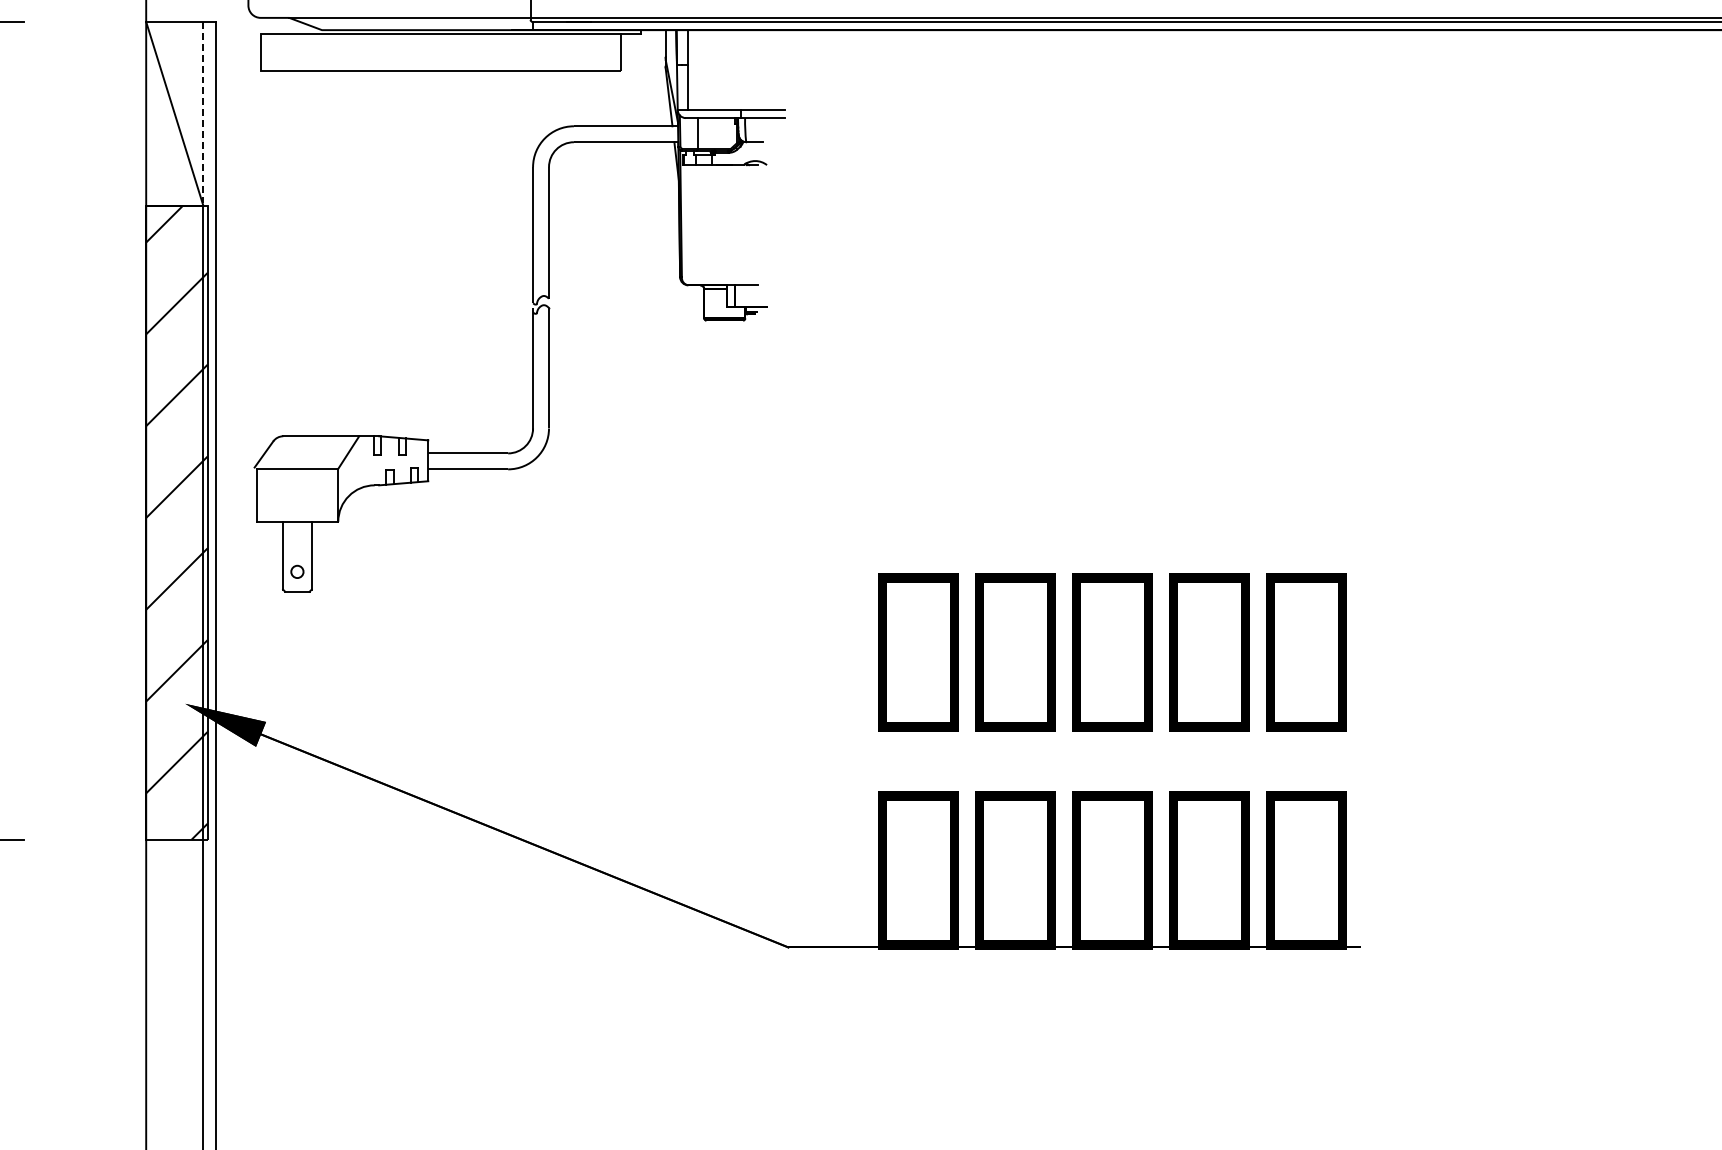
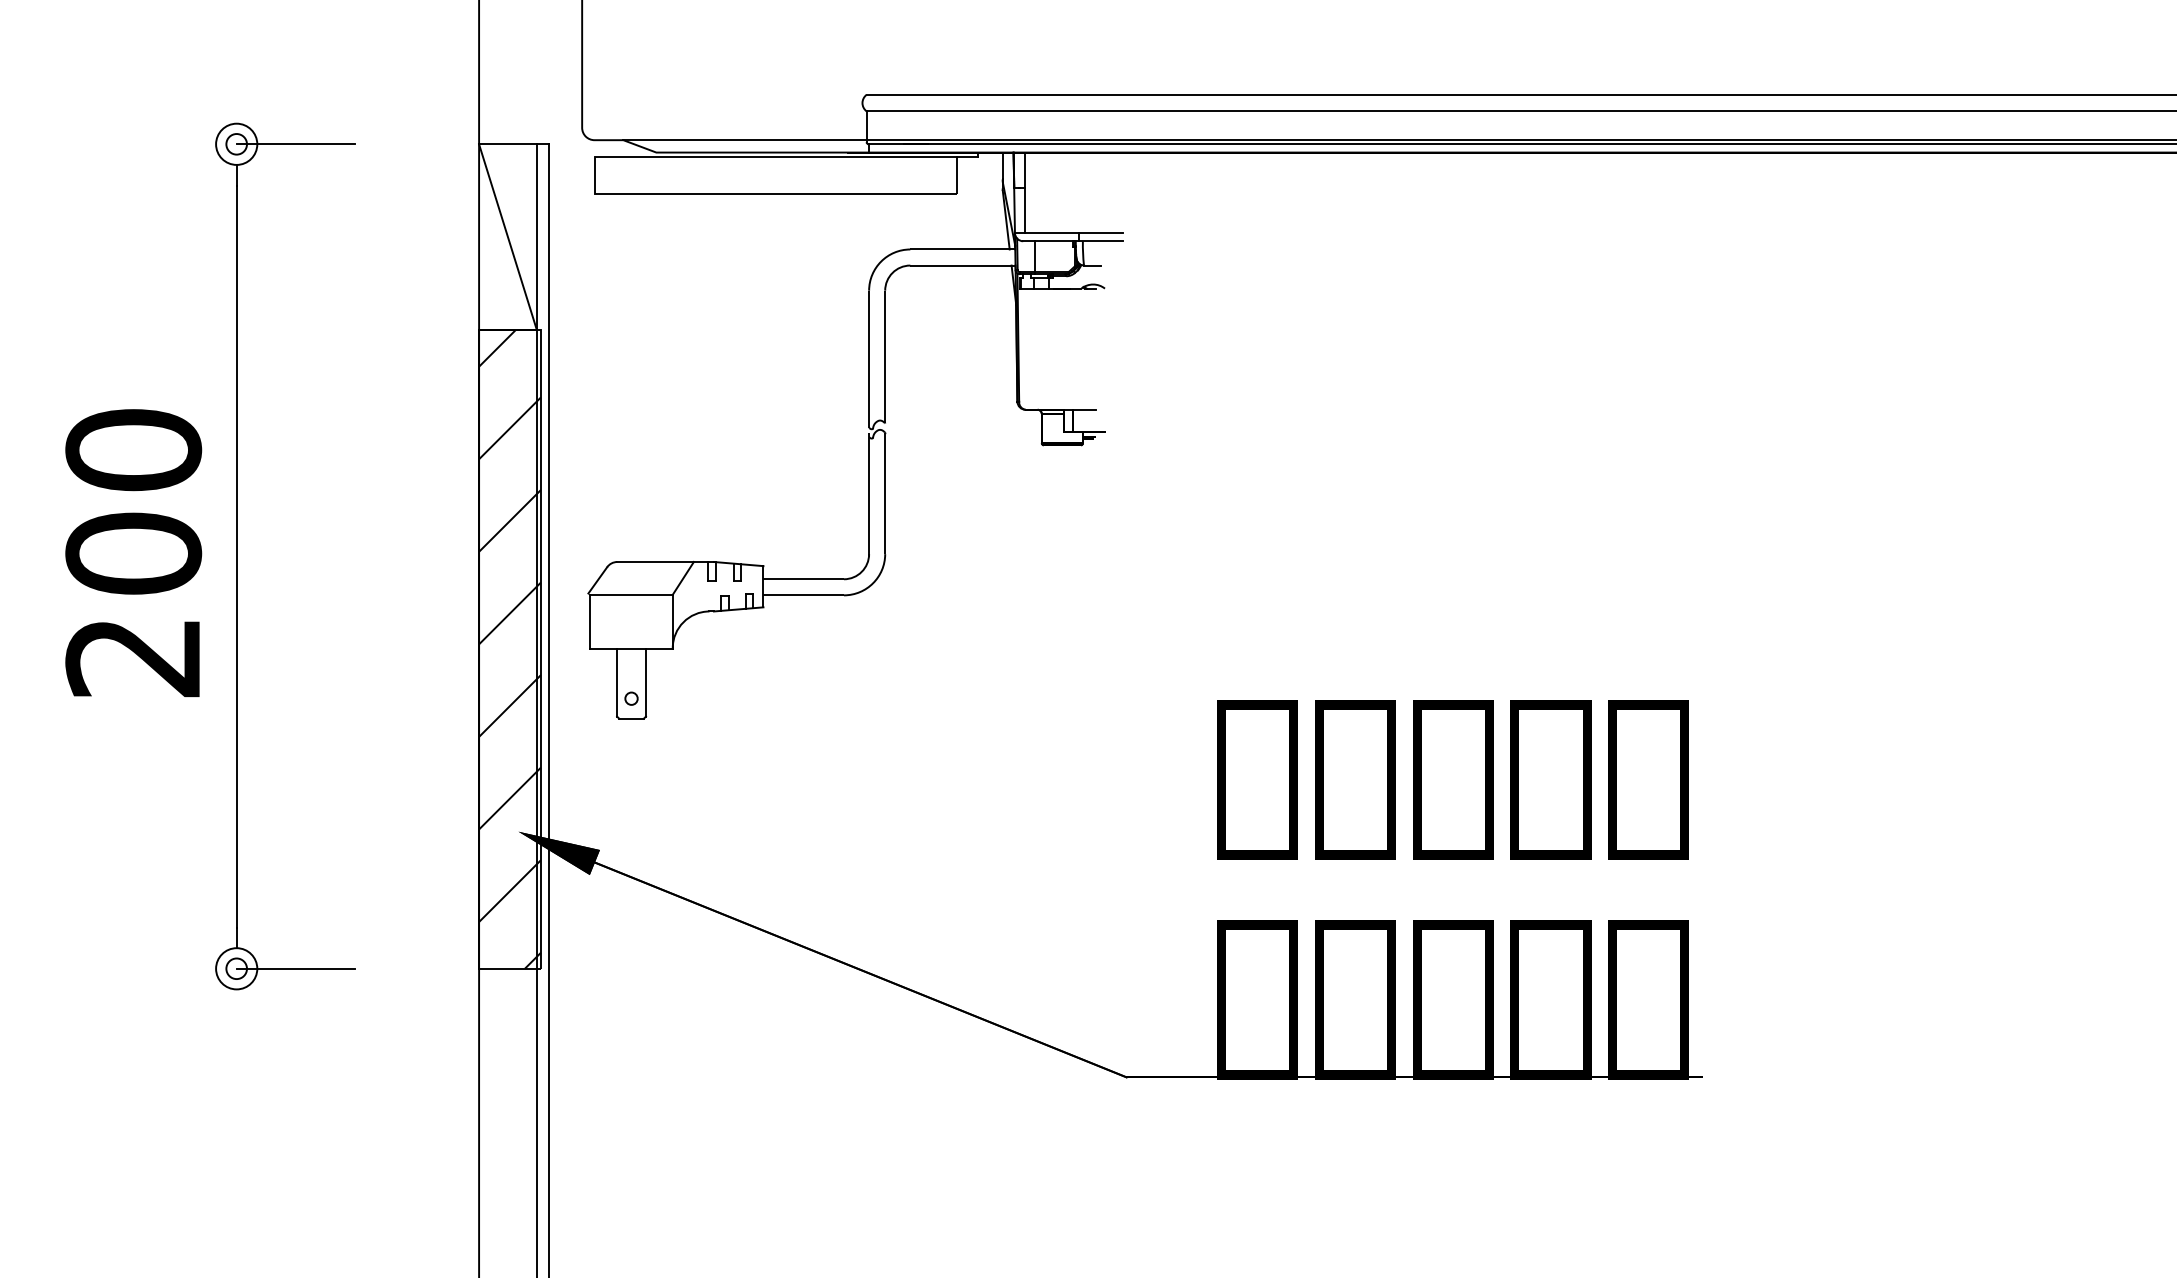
line: (203, 114) -> (536, 237), dashed -> solid

